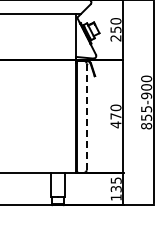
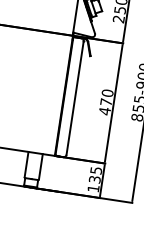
line: (86, 116) -> (74, 97), dashed -> solid

